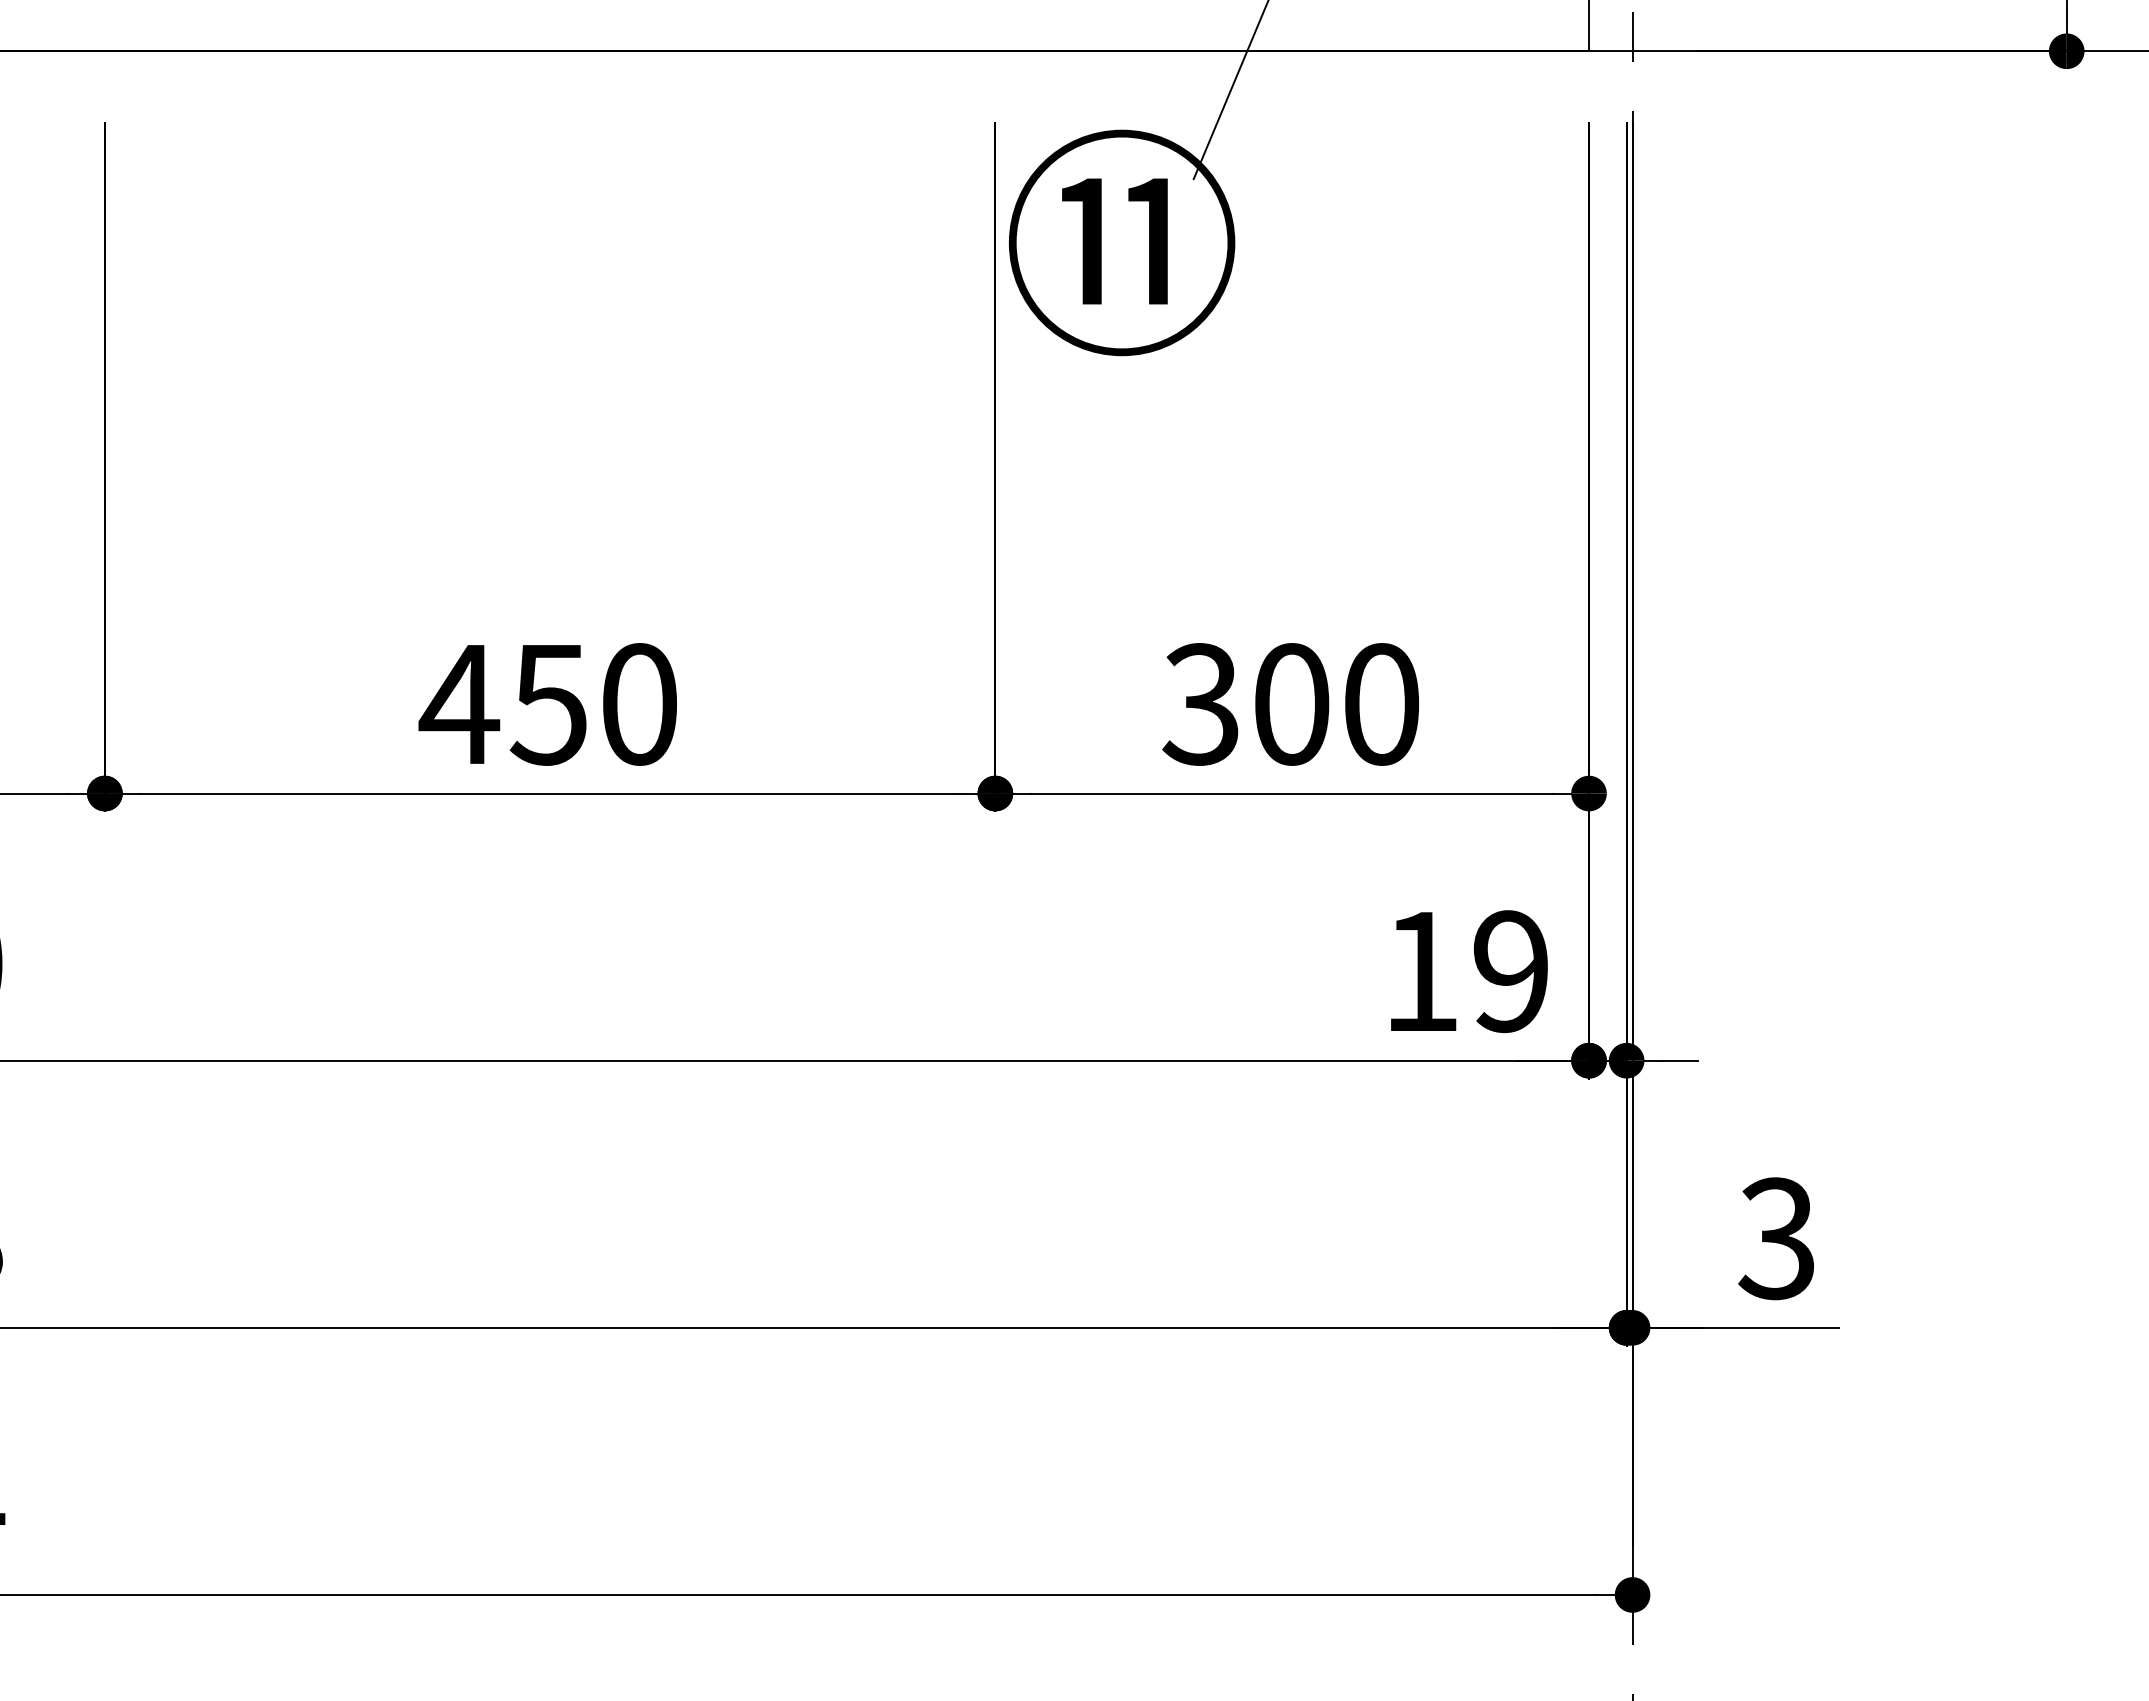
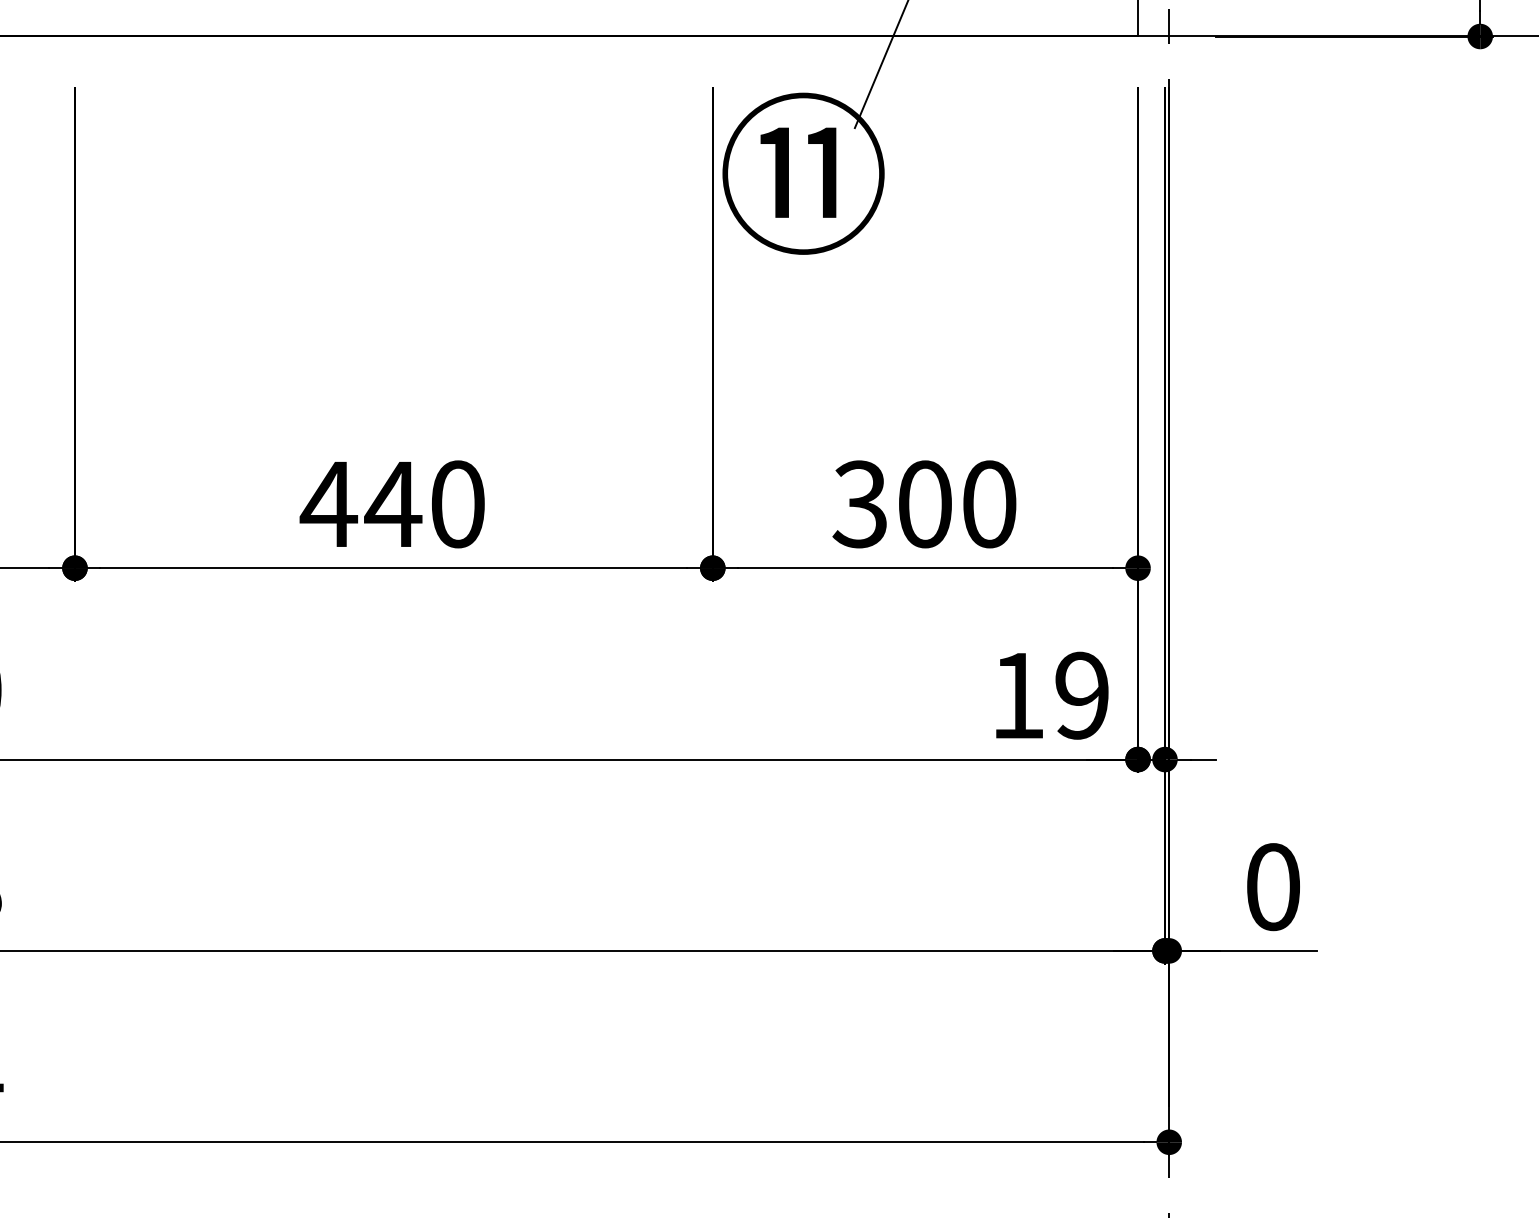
text: (548, 705) -> (392, 505), 450 -> 440
text: (1776, 1238) -> (1272, 886), 3 -> 0

